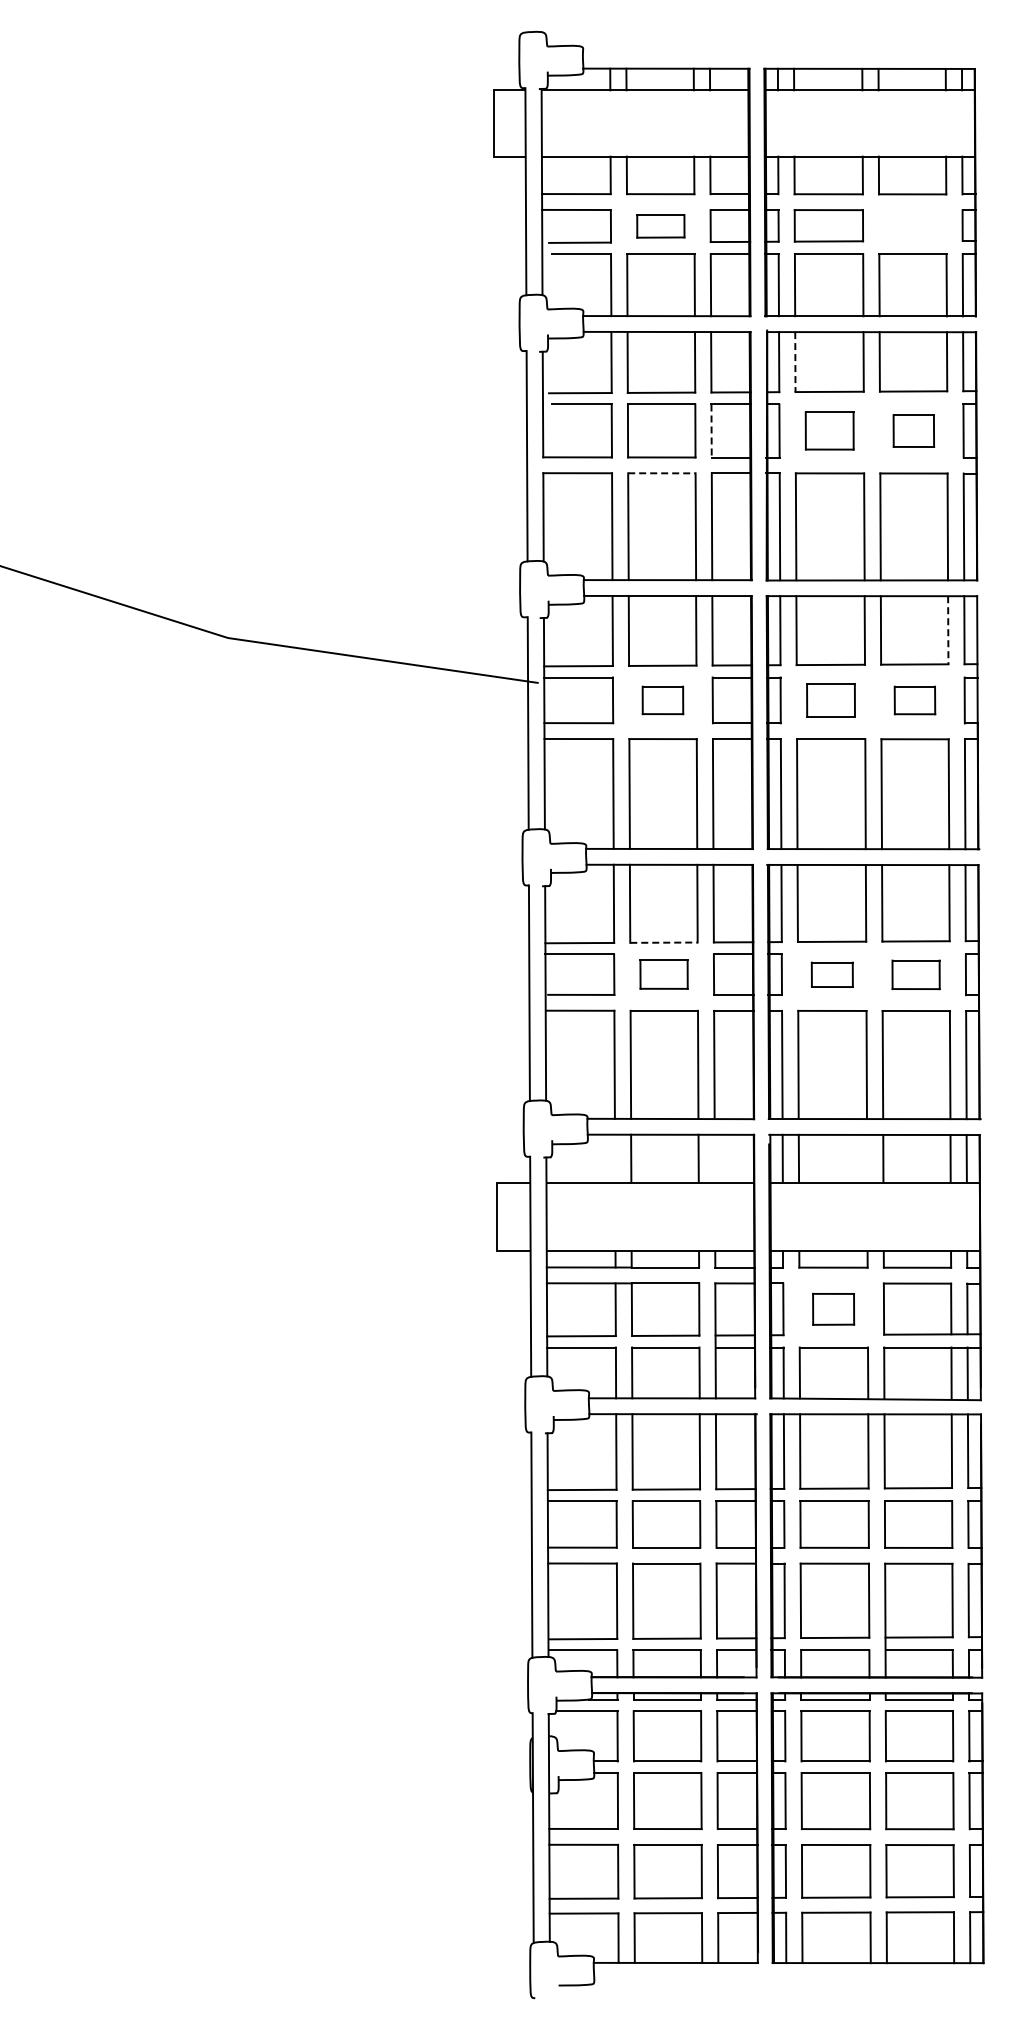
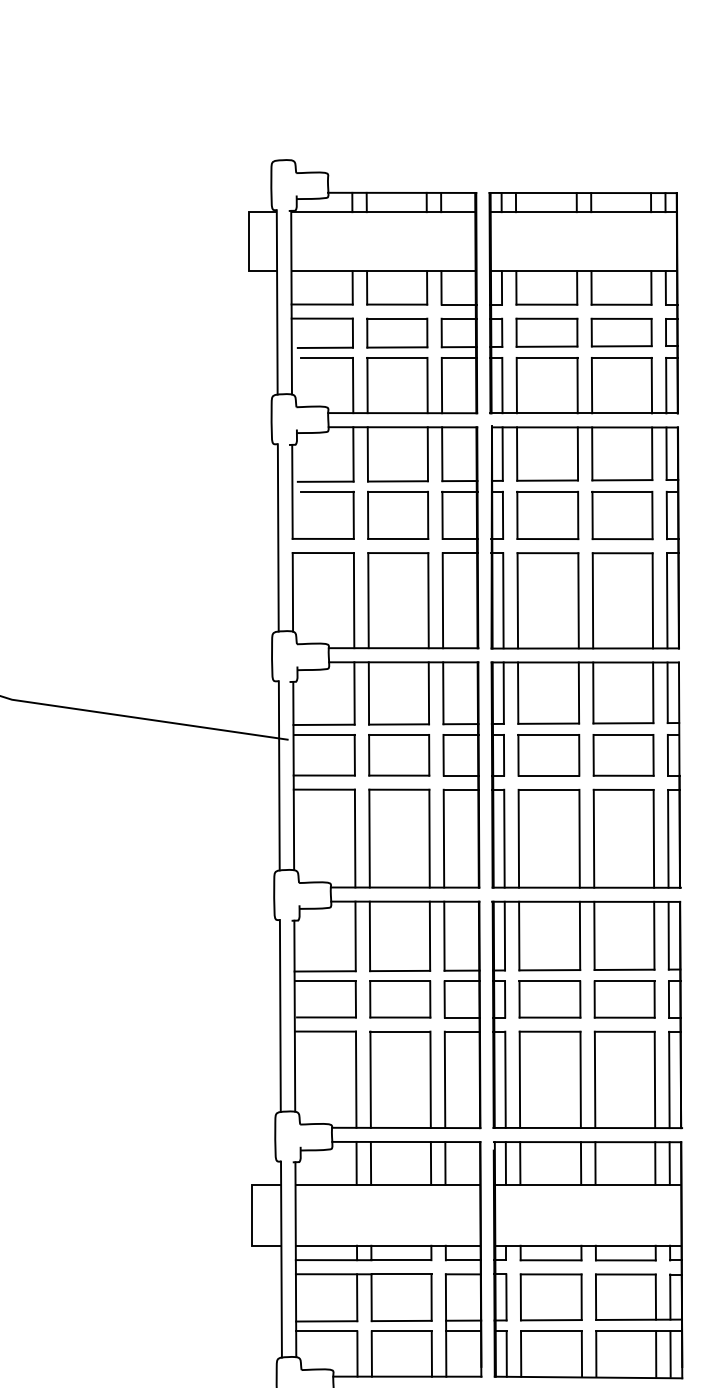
part: (912, 225) -> (621, 332), added
part: (660, 226) -> (397, 333), size x1.43
line: (795, 362) -> (517, 454), dashed -> solid
part: (829, 430) -> (547, 514), size x1.43
part: (913, 430) -> (622, 514), size x1.67
line: (711, 431) -> (442, 515), dashed -> solid
line: (661, 473) -> (397, 553), dashed -> solid
line: (948, 630) -> (653, 693), dashed -> solid
part: (662, 700) -> (398, 755), size x1.67
part: (830, 700) -> (548, 755), size x1.43
part: (914, 700) -> (623, 755), size x1.67
line: (663, 942) -> (399, 970), dashed -> solid
part: (663, 974) -> (399, 999), size x1.43
part: (832, 974) -> (550, 999), size x1.67
part: (915, 974) -> (624, 999), size x1.43
line: (614, 1158) -> (356, 1163), added
line: (714, 1158) -> (445, 1163), added
line: (867, 1158) -> (581, 1163), added
part: (833, 1309) -> (551, 1297), size x1.67

